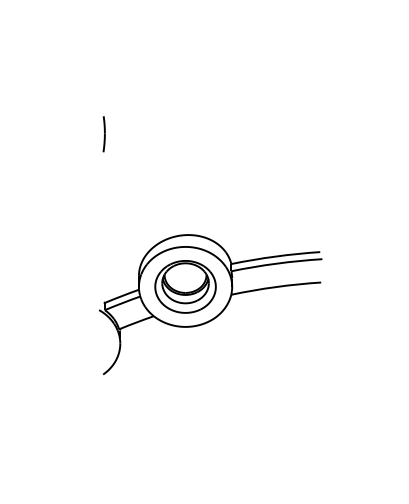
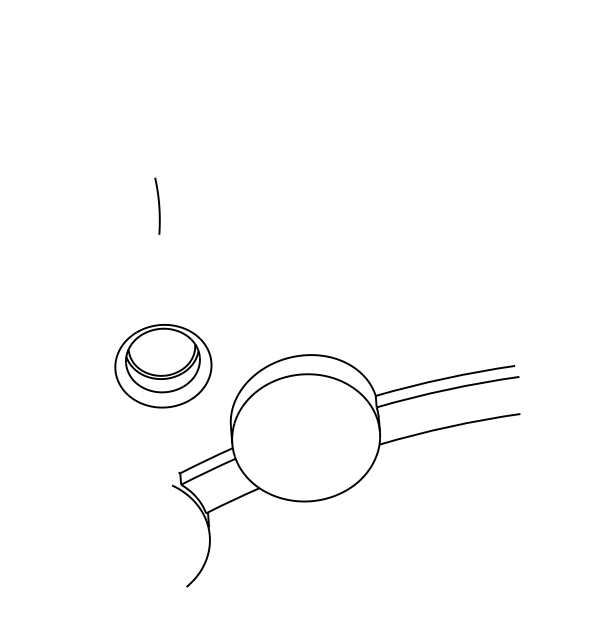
part: (185, 286) -> (163, 365), moved

